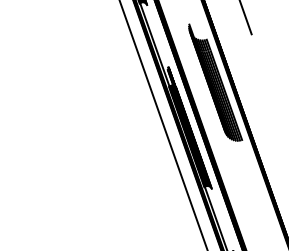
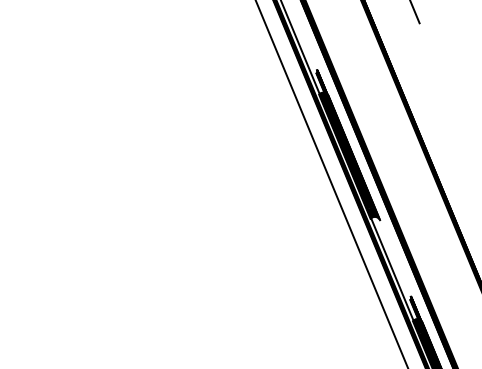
part: (215, 82) -> (377, 86), removed

